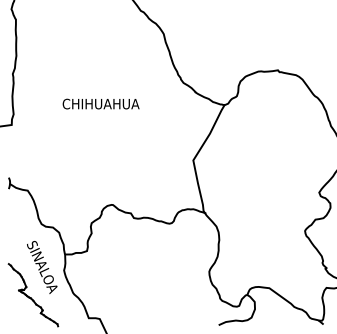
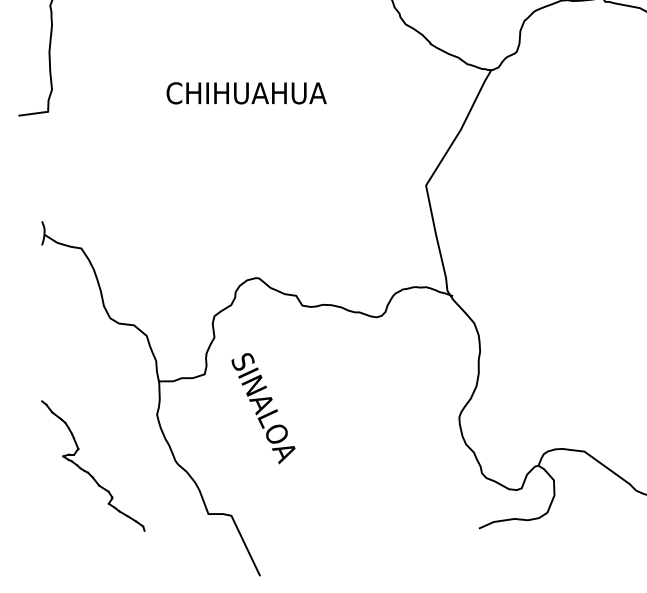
text: (100, 103) -> (245, 92), moved
text: (42, 267) -> (264, 408), moved

